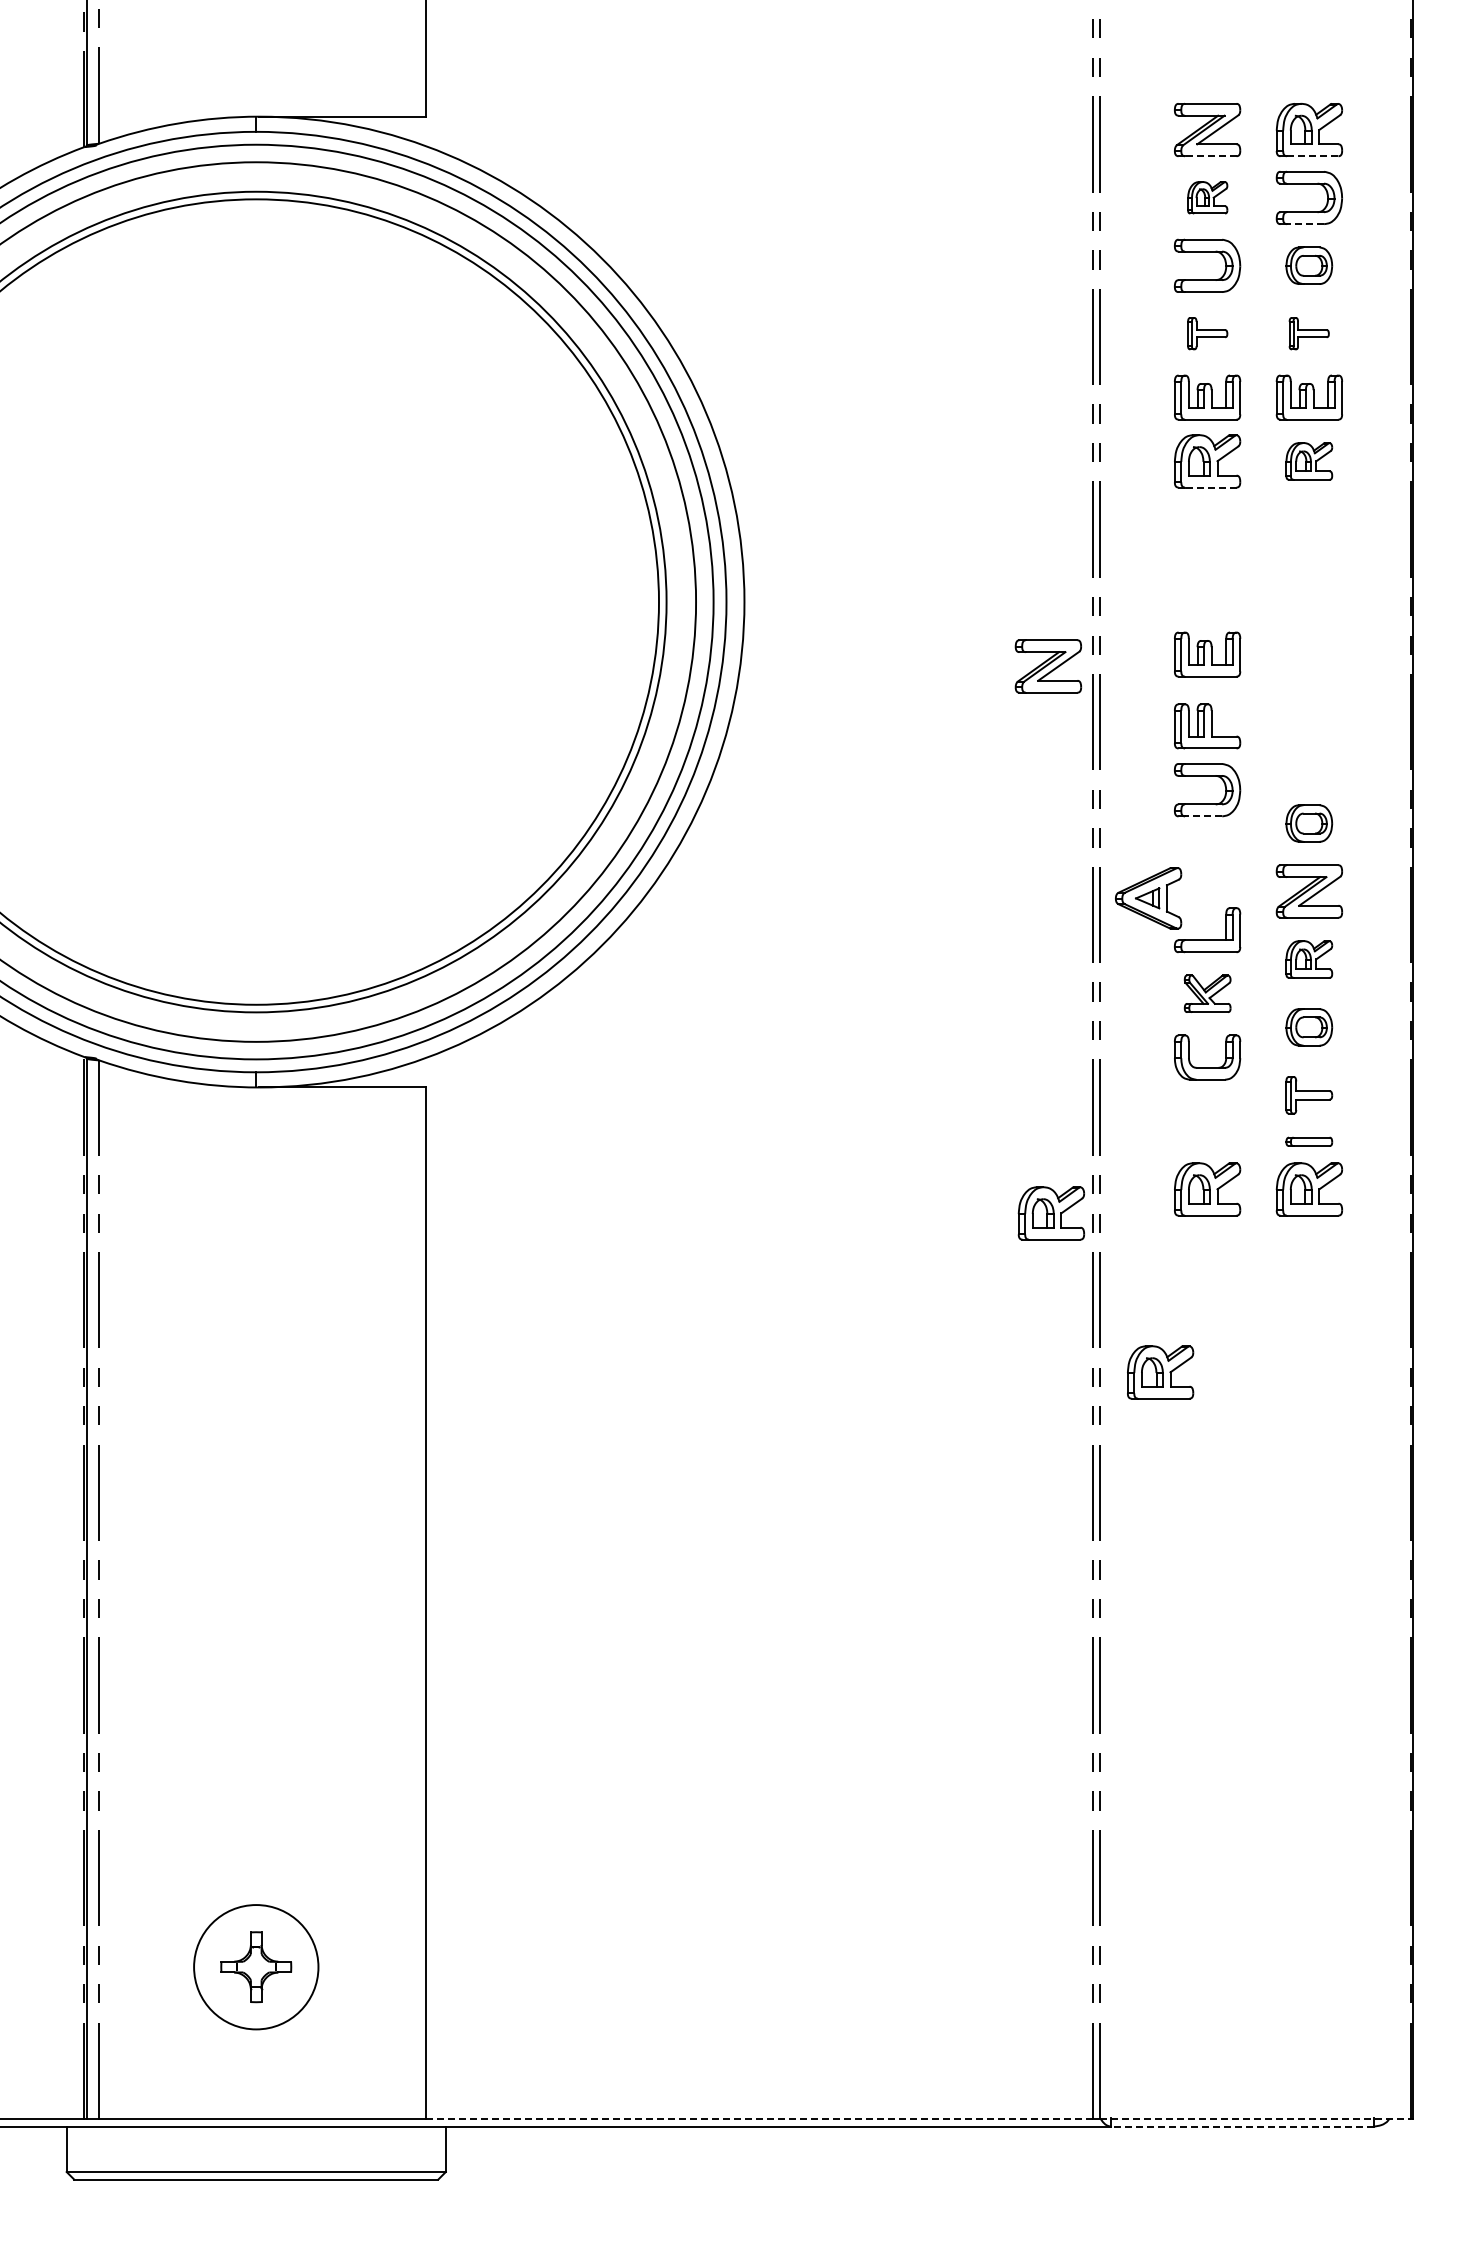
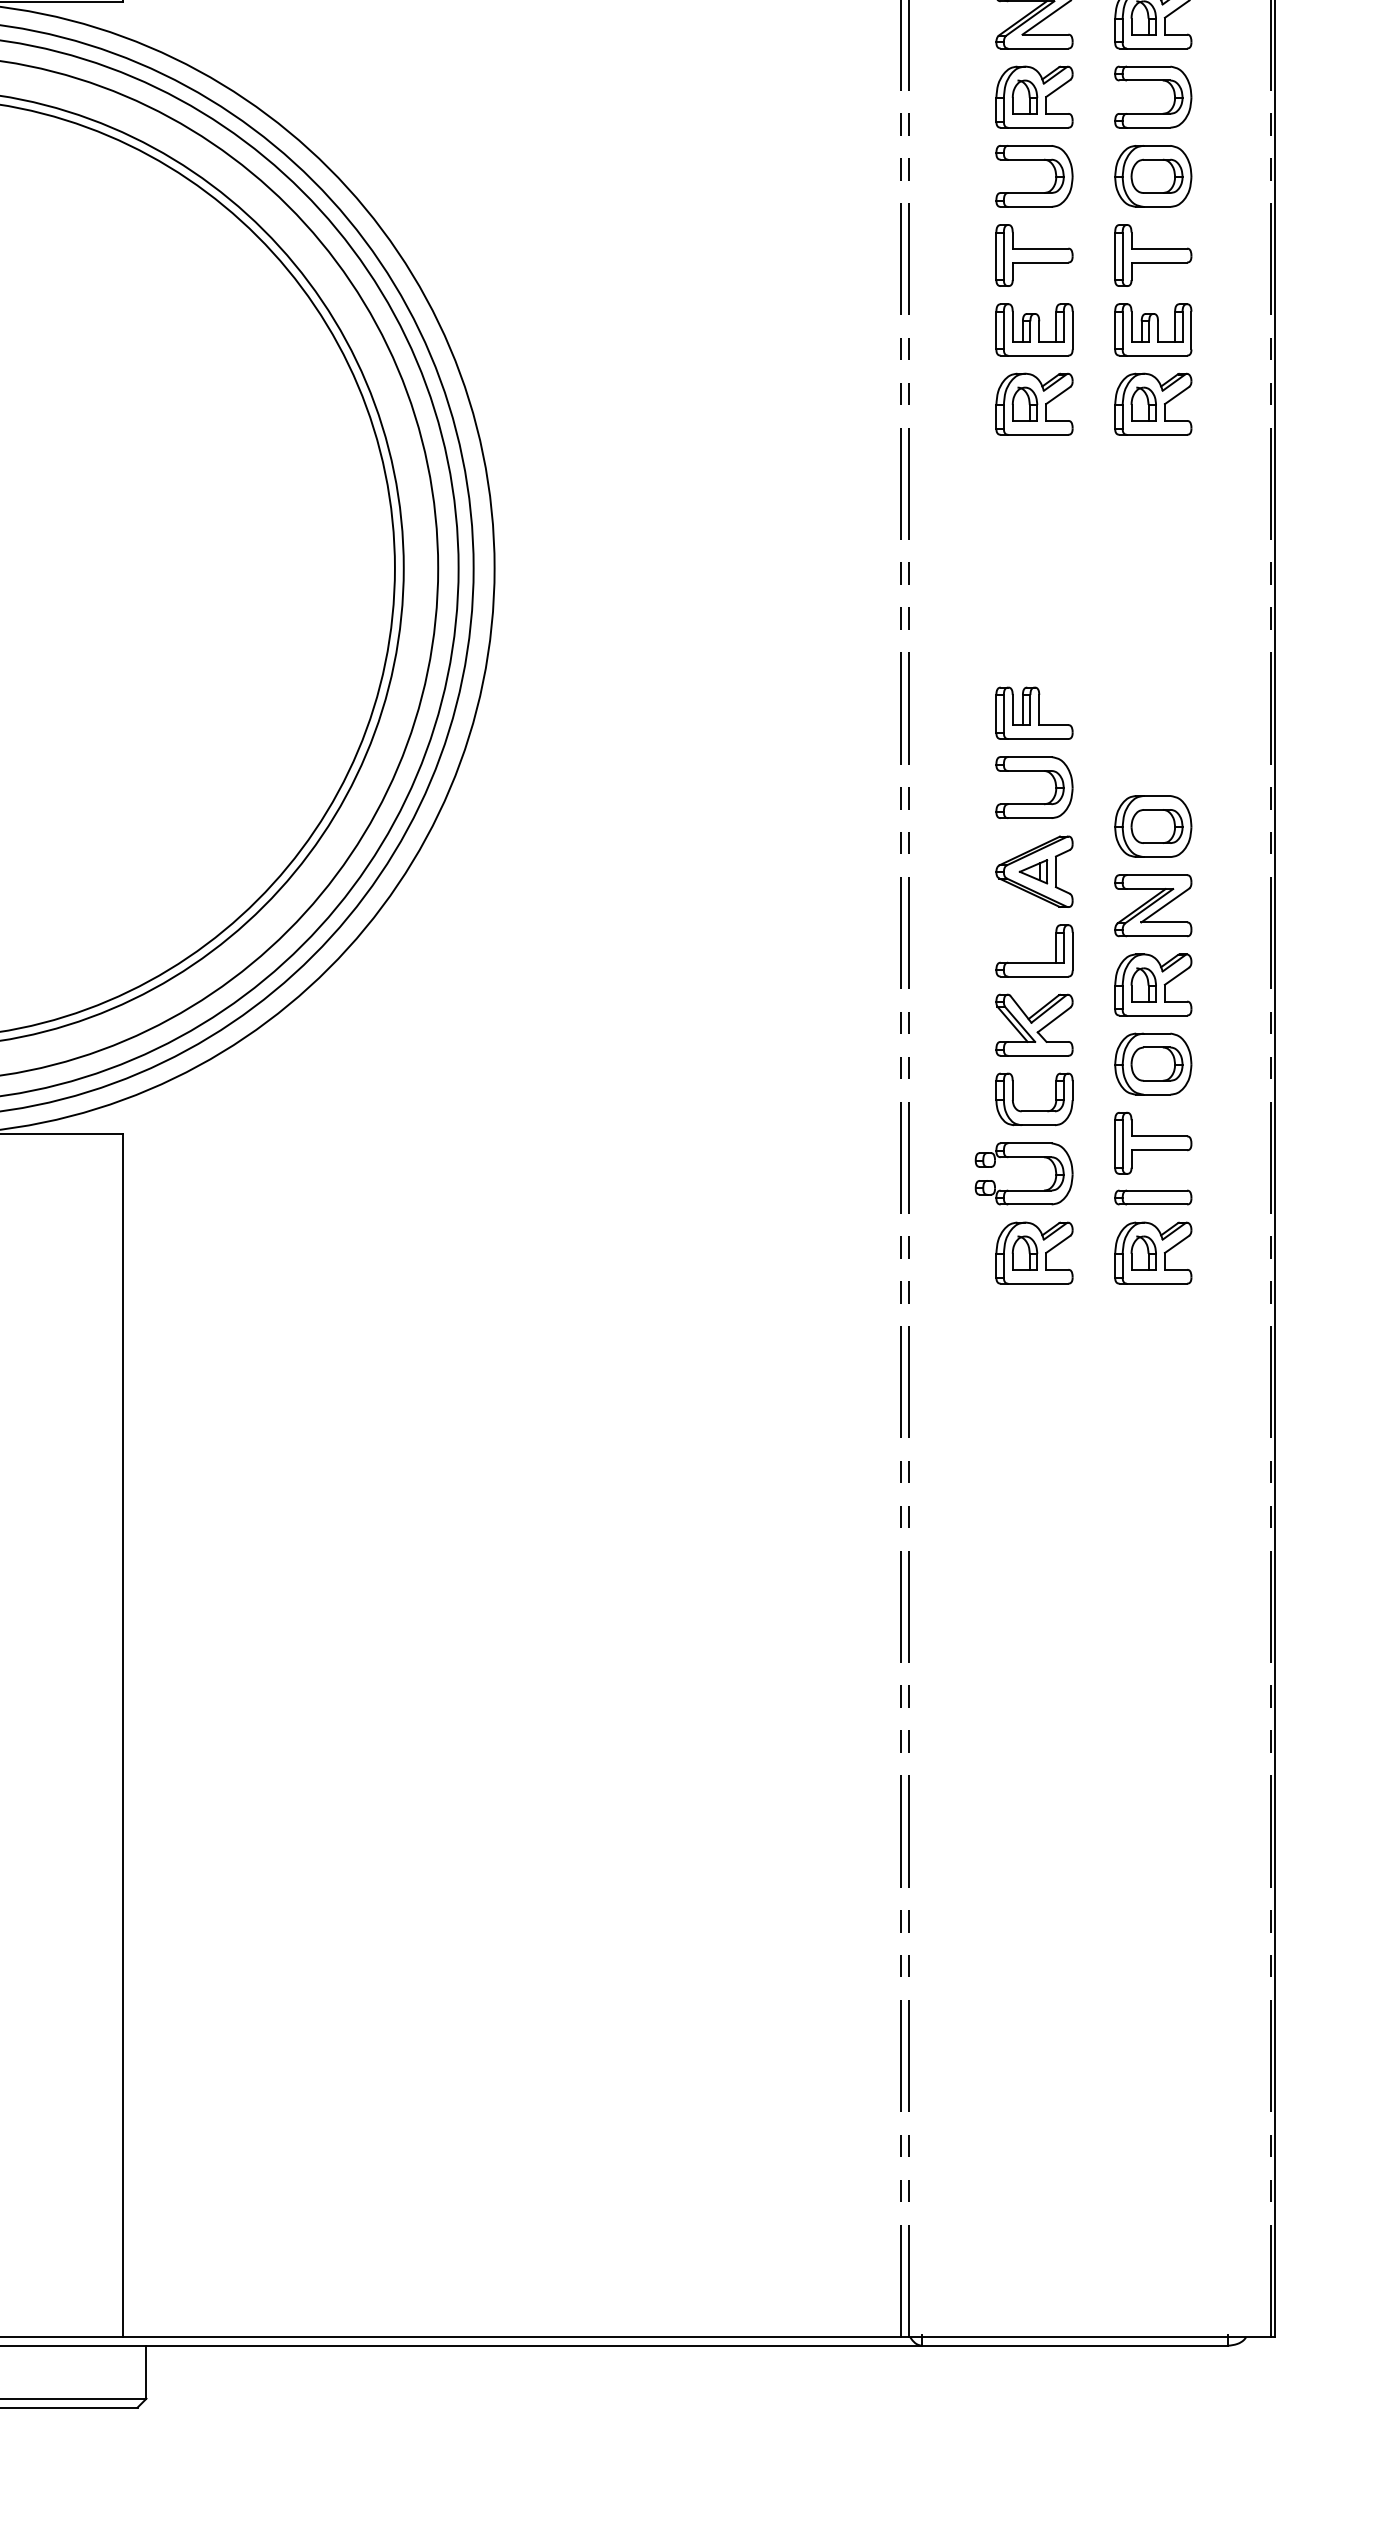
line: (1210, 156) -> (1037, 48), dashed -> solid
line: (1312, 156) -> (1156, 48), dashed -> solid
part: (1207, 197) -> (1034, 96), size x1.67
line: (1305, 224) -> (1148, 128), dashed -> solid
part: (1308, 265) -> (1152, 175), size x1.43
part: (1207, 333) -> (1034, 255), size x1.67
part: (1308, 333) -> (1152, 255), size x1.67
part: (1308, 461) -> (1152, 404), size x1.43
line: (1210, 487) -> (1037, 434), dashed -> solid
part: (1207, 654) -> (1034, 629), removed
part: (1047, 666) -> (847, 643), removed
line: (1203, 816) -> (1029, 818), dashed -> solid
part: (1308, 823) -> (1152, 826), size x1.43
part: (1148, 898) -> (1034, 871), moved
part: (1308, 959) -> (1152, 985), size x1.43
part: (1207, 993) -> (1034, 1024), size x1.43
part: (1308, 1027) -> (1152, 1064), size x1.43
part: (1308, 1095) -> (1152, 1143), size x1.43
part: (1198, 1107) -> (1023, 1157), added
part: (1308, 1141) -> (1152, 1197), size x1.43
part: (1050, 1213) -> (851, 1281), removed
part: (1160, 1372) -> (979, 1466), removed
line: (759, 2118) -> (512, 2336), dashed -> solid
line: (1255, 2118) -> (1090, 2336), dashed -> solid
line: (1242, 2126) -> (1075, 2345), dashed -> solid

